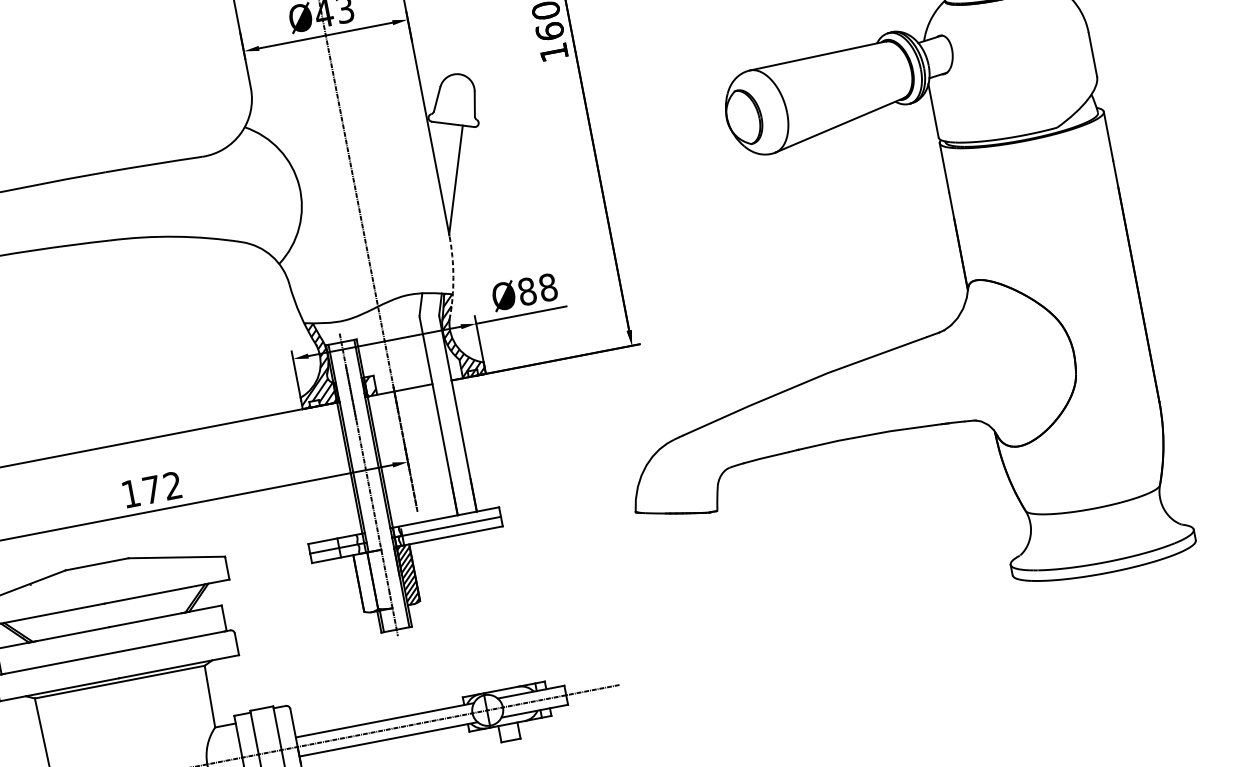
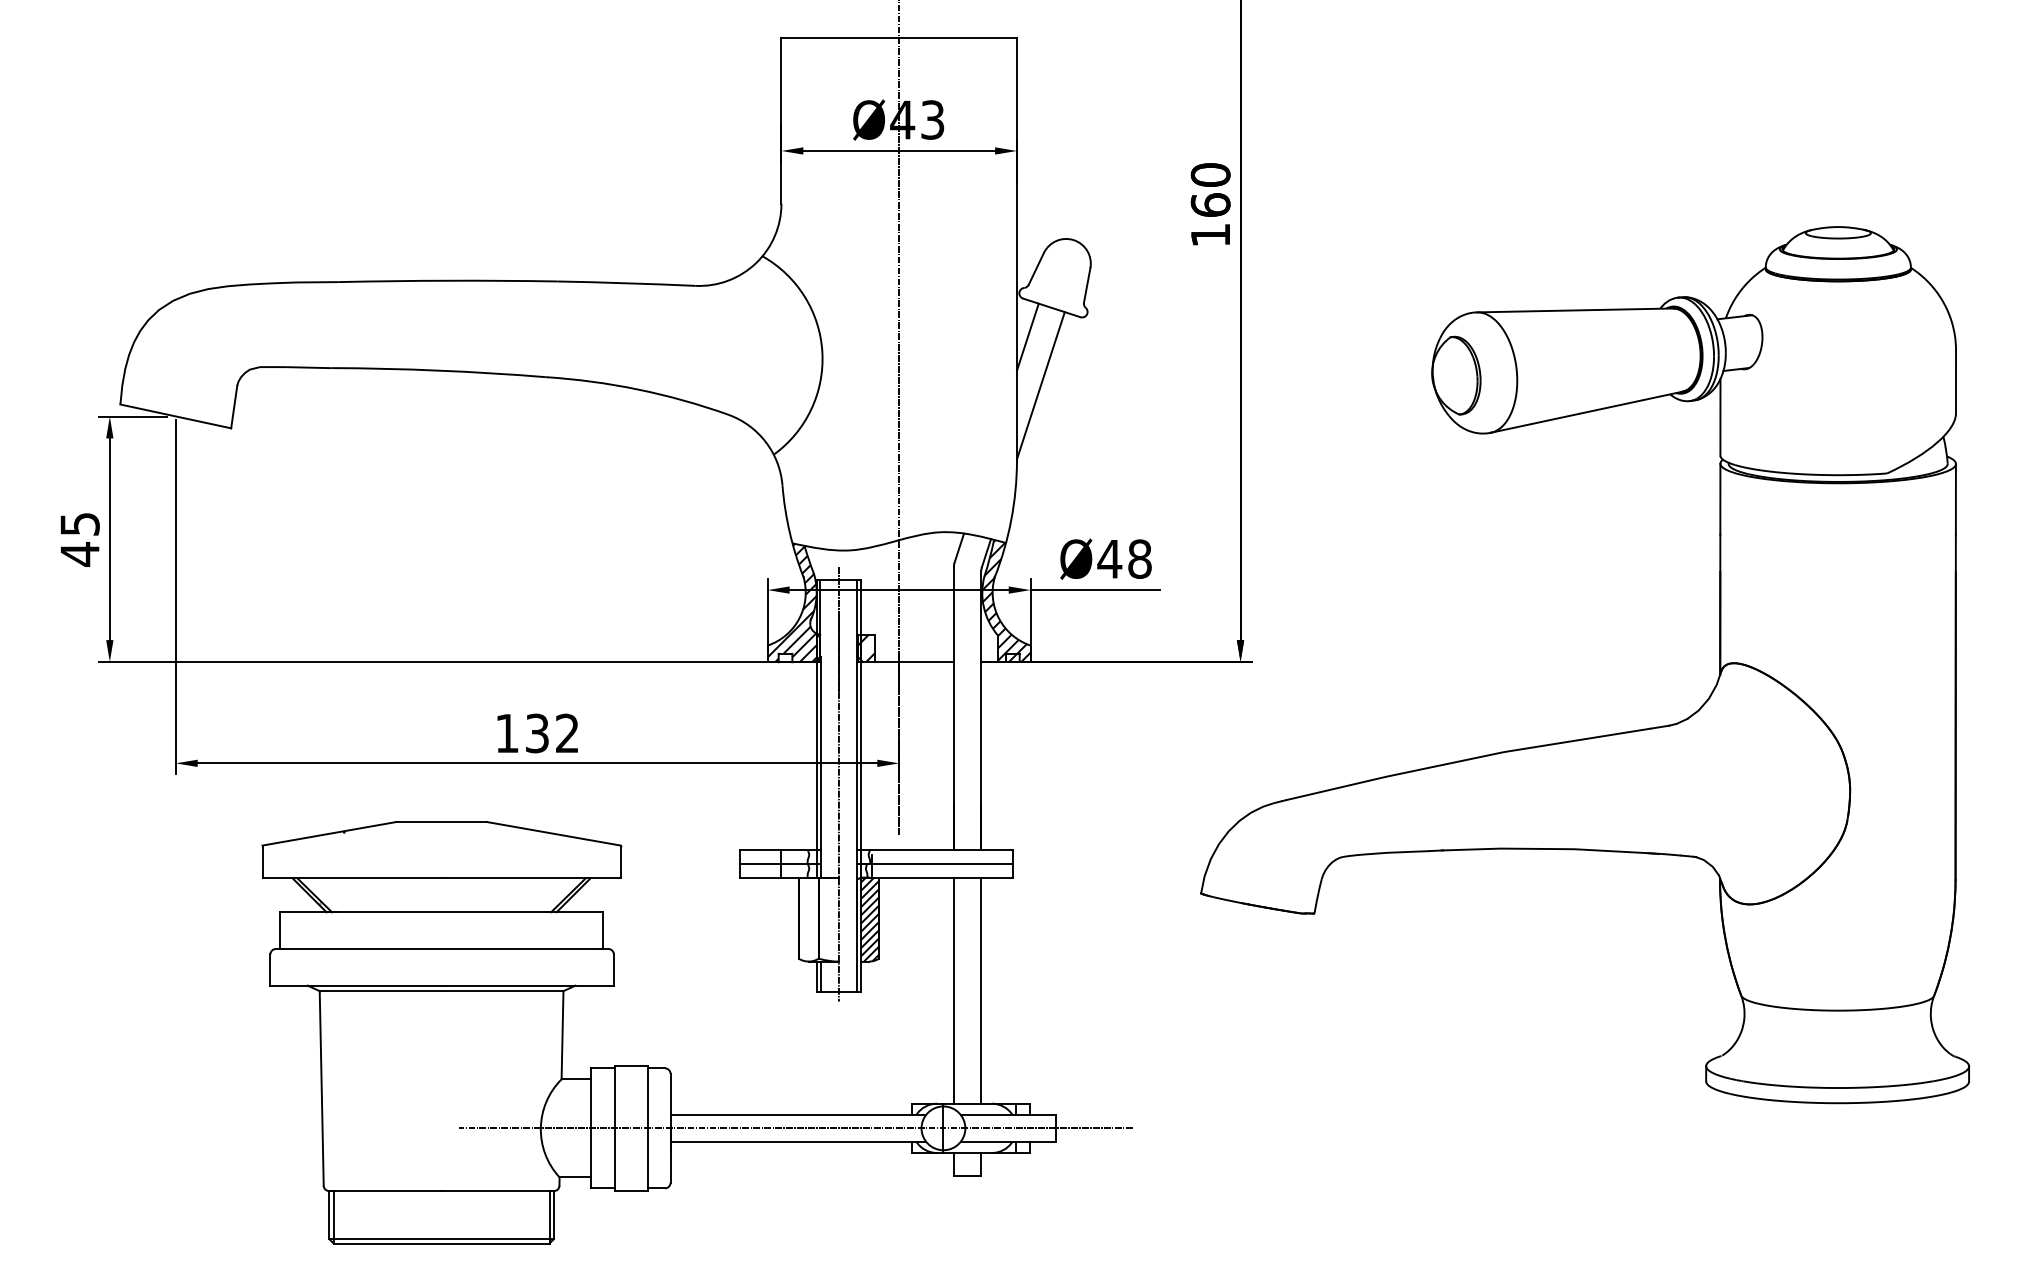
line: (440, 147) -> (1027, 336), added
arc: (453, 277) -> (1011, 520), dashed -> solid
text: (526, 291) -> (1109, 558), Ø88 -> Ø48
text: (152, 489) -> (537, 733), 172 -> 132
line: (495, 609) -> (981, 990), added
line: (476, 613) -> (953, 990), added

